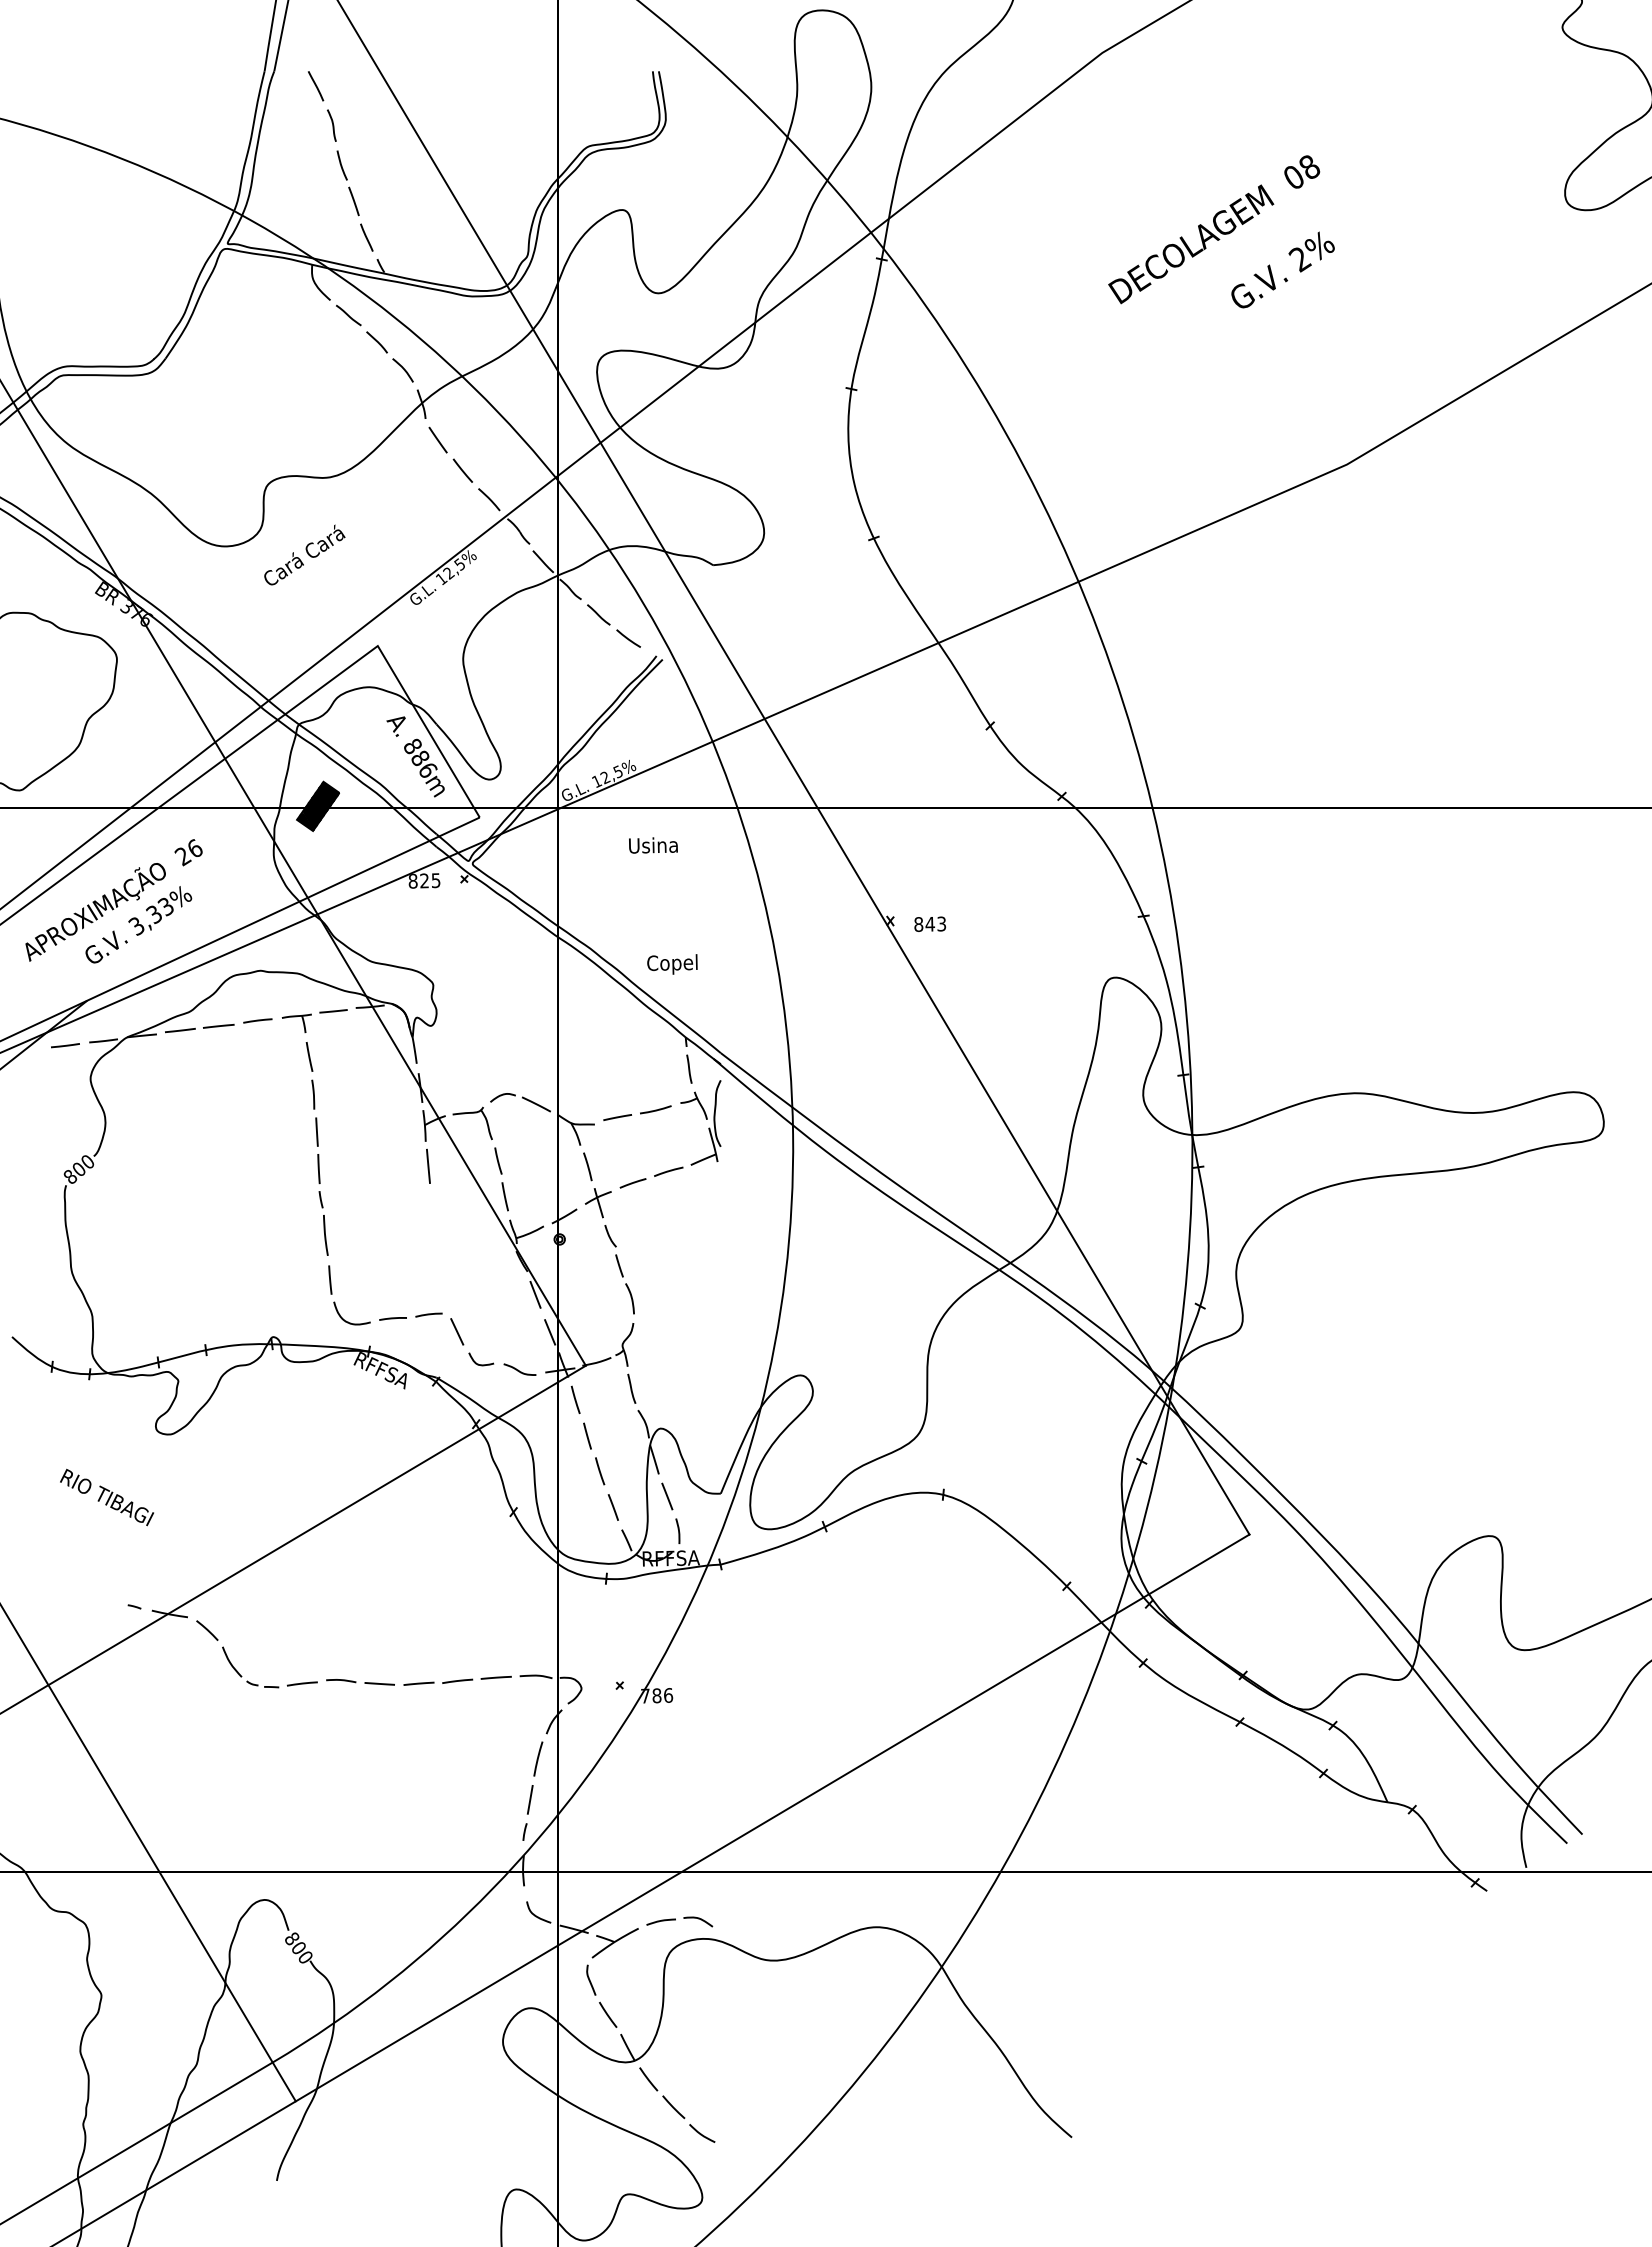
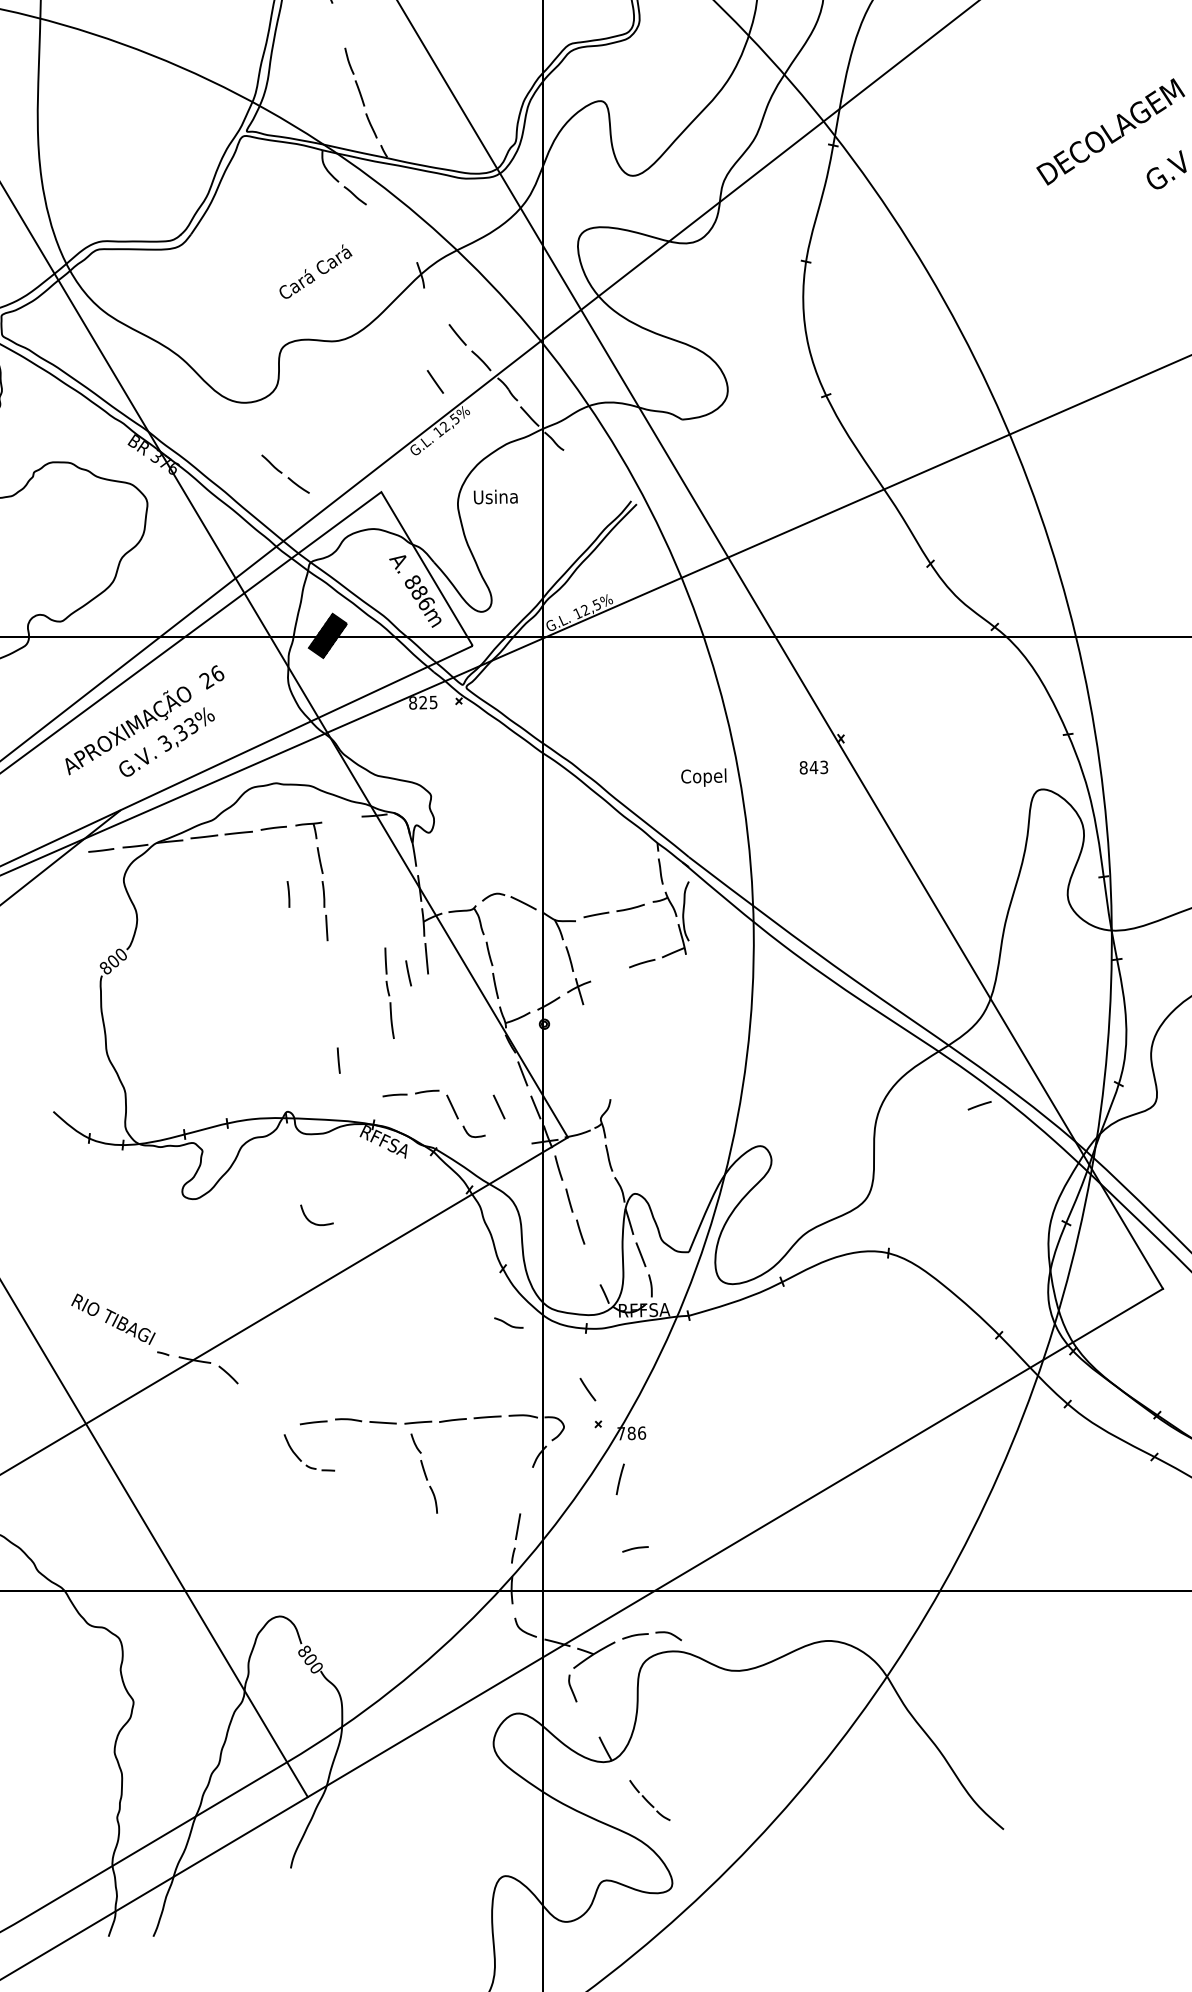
curve: (332, 125) -> (340, 25), removed
part: (389, 356) -> (391, 232), removed
line: (437, 439) -> (434, 381), moved
text: (304, 554) -> (315, 271), moved
part: (613, 625) -> (285, 473), moved
text: (653, 845) -> (495, 497), moved
text: (930, 923) -> (814, 766), moved
text: (672, 964) -> (703, 777), moved
line: (333, 1011) -> (341, 819), removed
line: (274, 1094) -> (288, 894), added
line: (407, 1182) -> (407, 973), added
line: (632, 1183) -> (979, 1105), moved
part: (322, 1204) -> (389, 992), moved
part: (619, 1269) -> (424, 1473), moved
curve: (348, 1321) -> (313, 1222), moved
line: (509, 1331) -> (499, 1106), added
curve: (518, 1369) -> (507, 1322), moved
text: (106, 1497) -> (112, 1319), moved
line: (612, 1507) -> (591, 1264), removed
part: (241, 1675) -> (301, 1460), moved
line: (538, 1758) -> (620, 1478), moved
curve: (660, 1824) -> (634, 1548), added
line: (608, 2014) -> (588, 1389), moved
part: (677, 2104) -> (650, 1799), size x0.6

